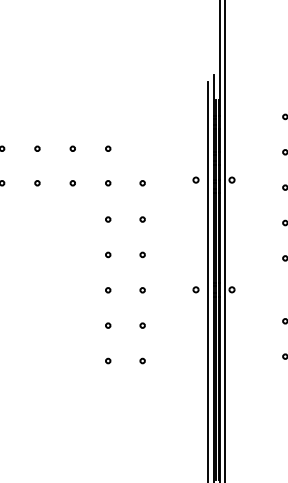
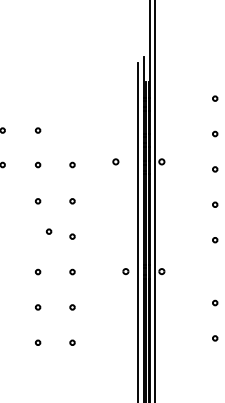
circle: (195, 179) -> (115, 161), moved
circle: (108, 254) -> (49, 231), moved

